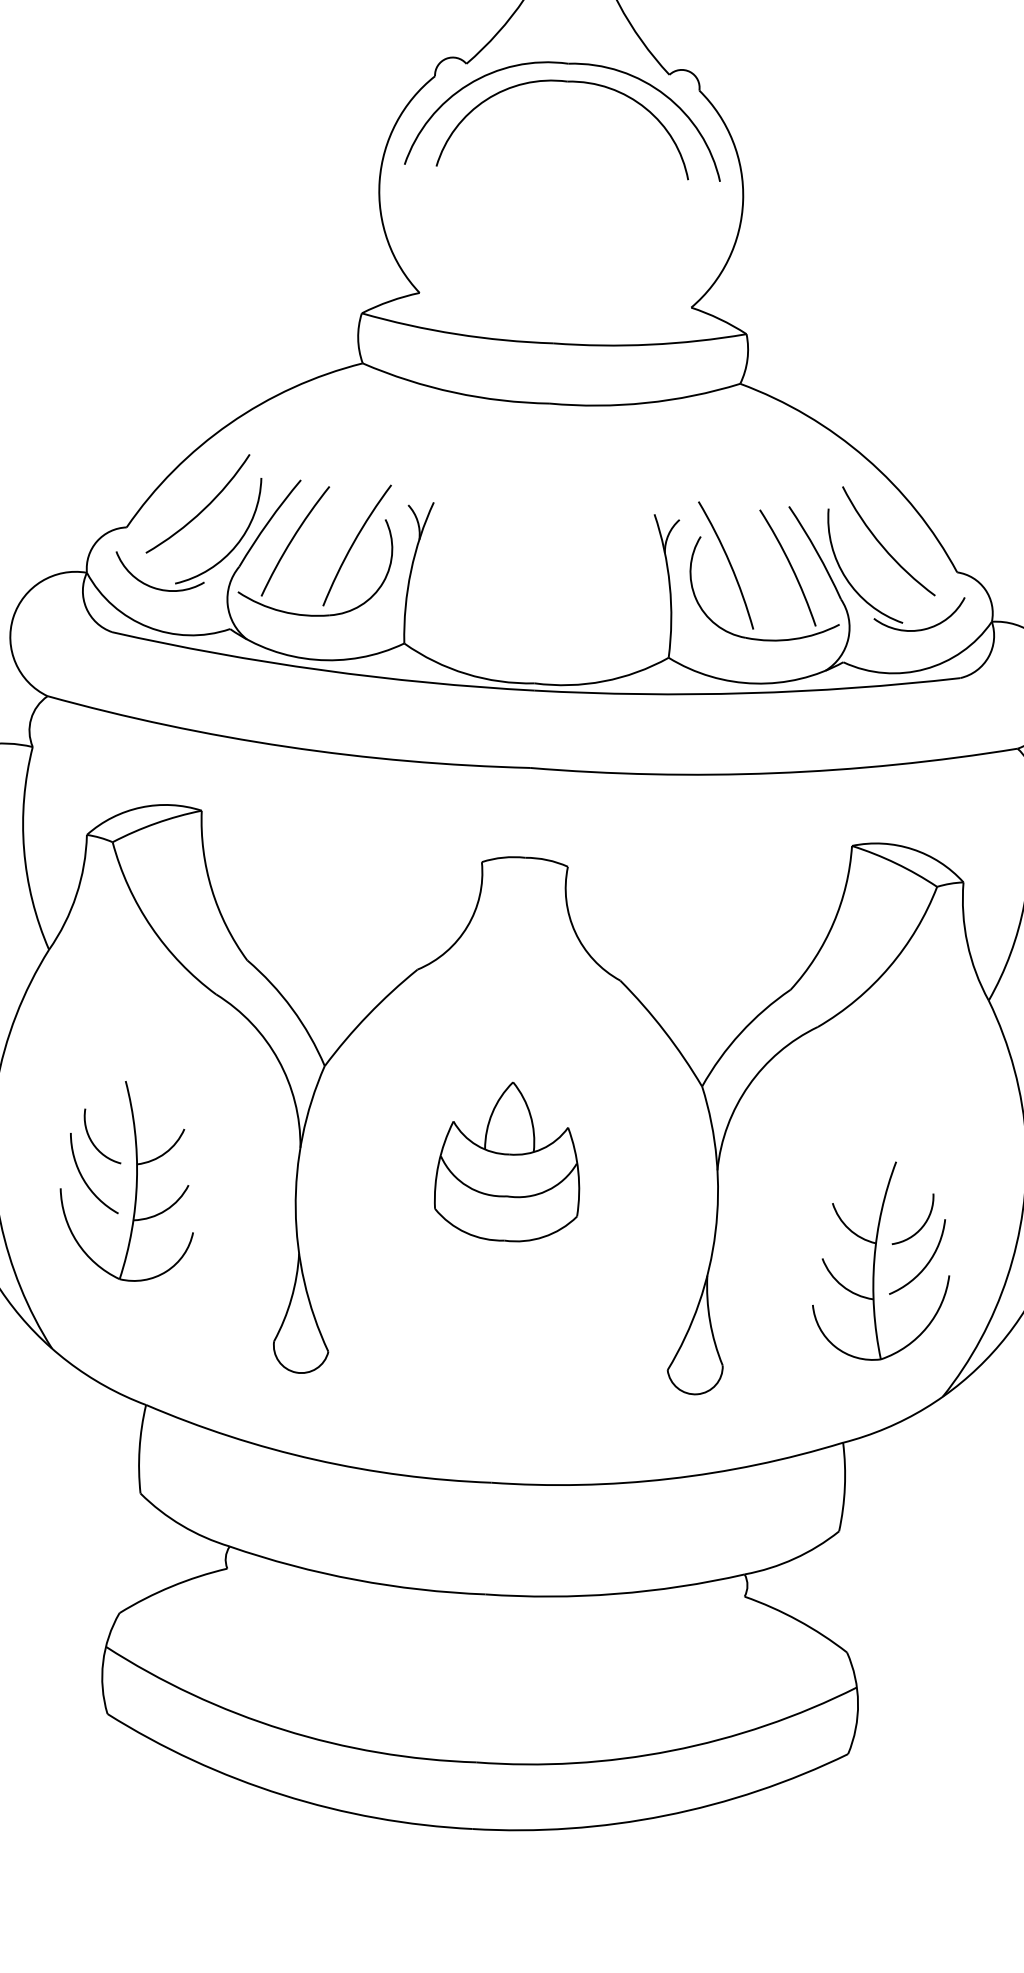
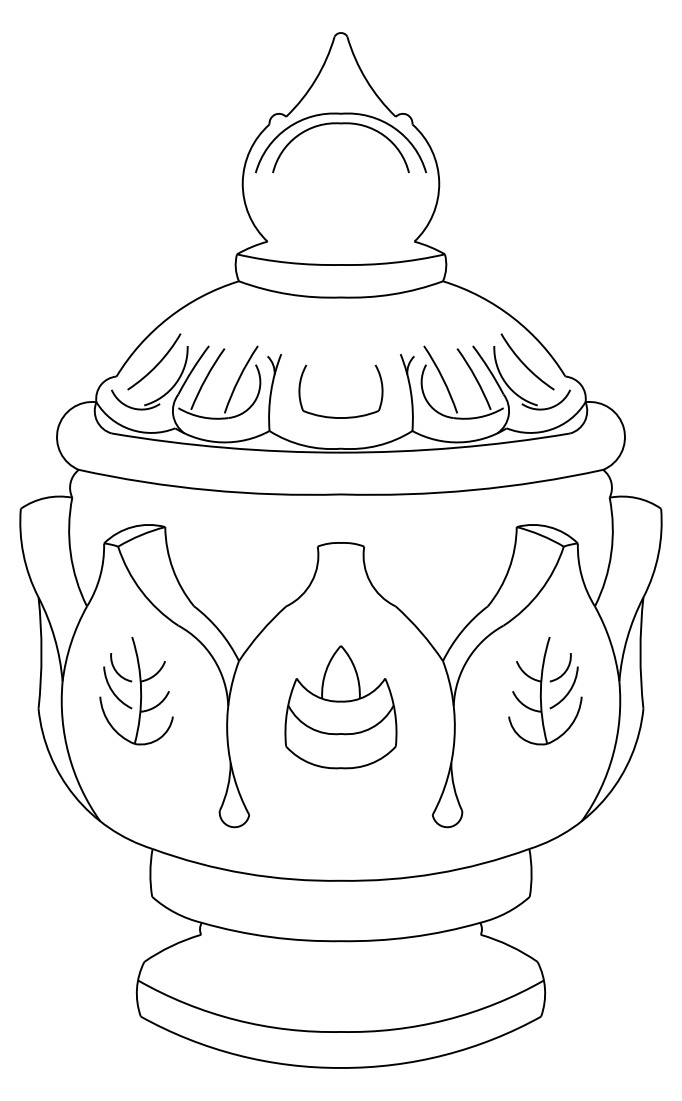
part: (525, 623) -> (334, 416), added
part: (507, 1162) -> (340, 707), size x1.43
part: (128, 1182) -> (136, 691), moved
part: (882, 1262) -> (545, 691), moved

